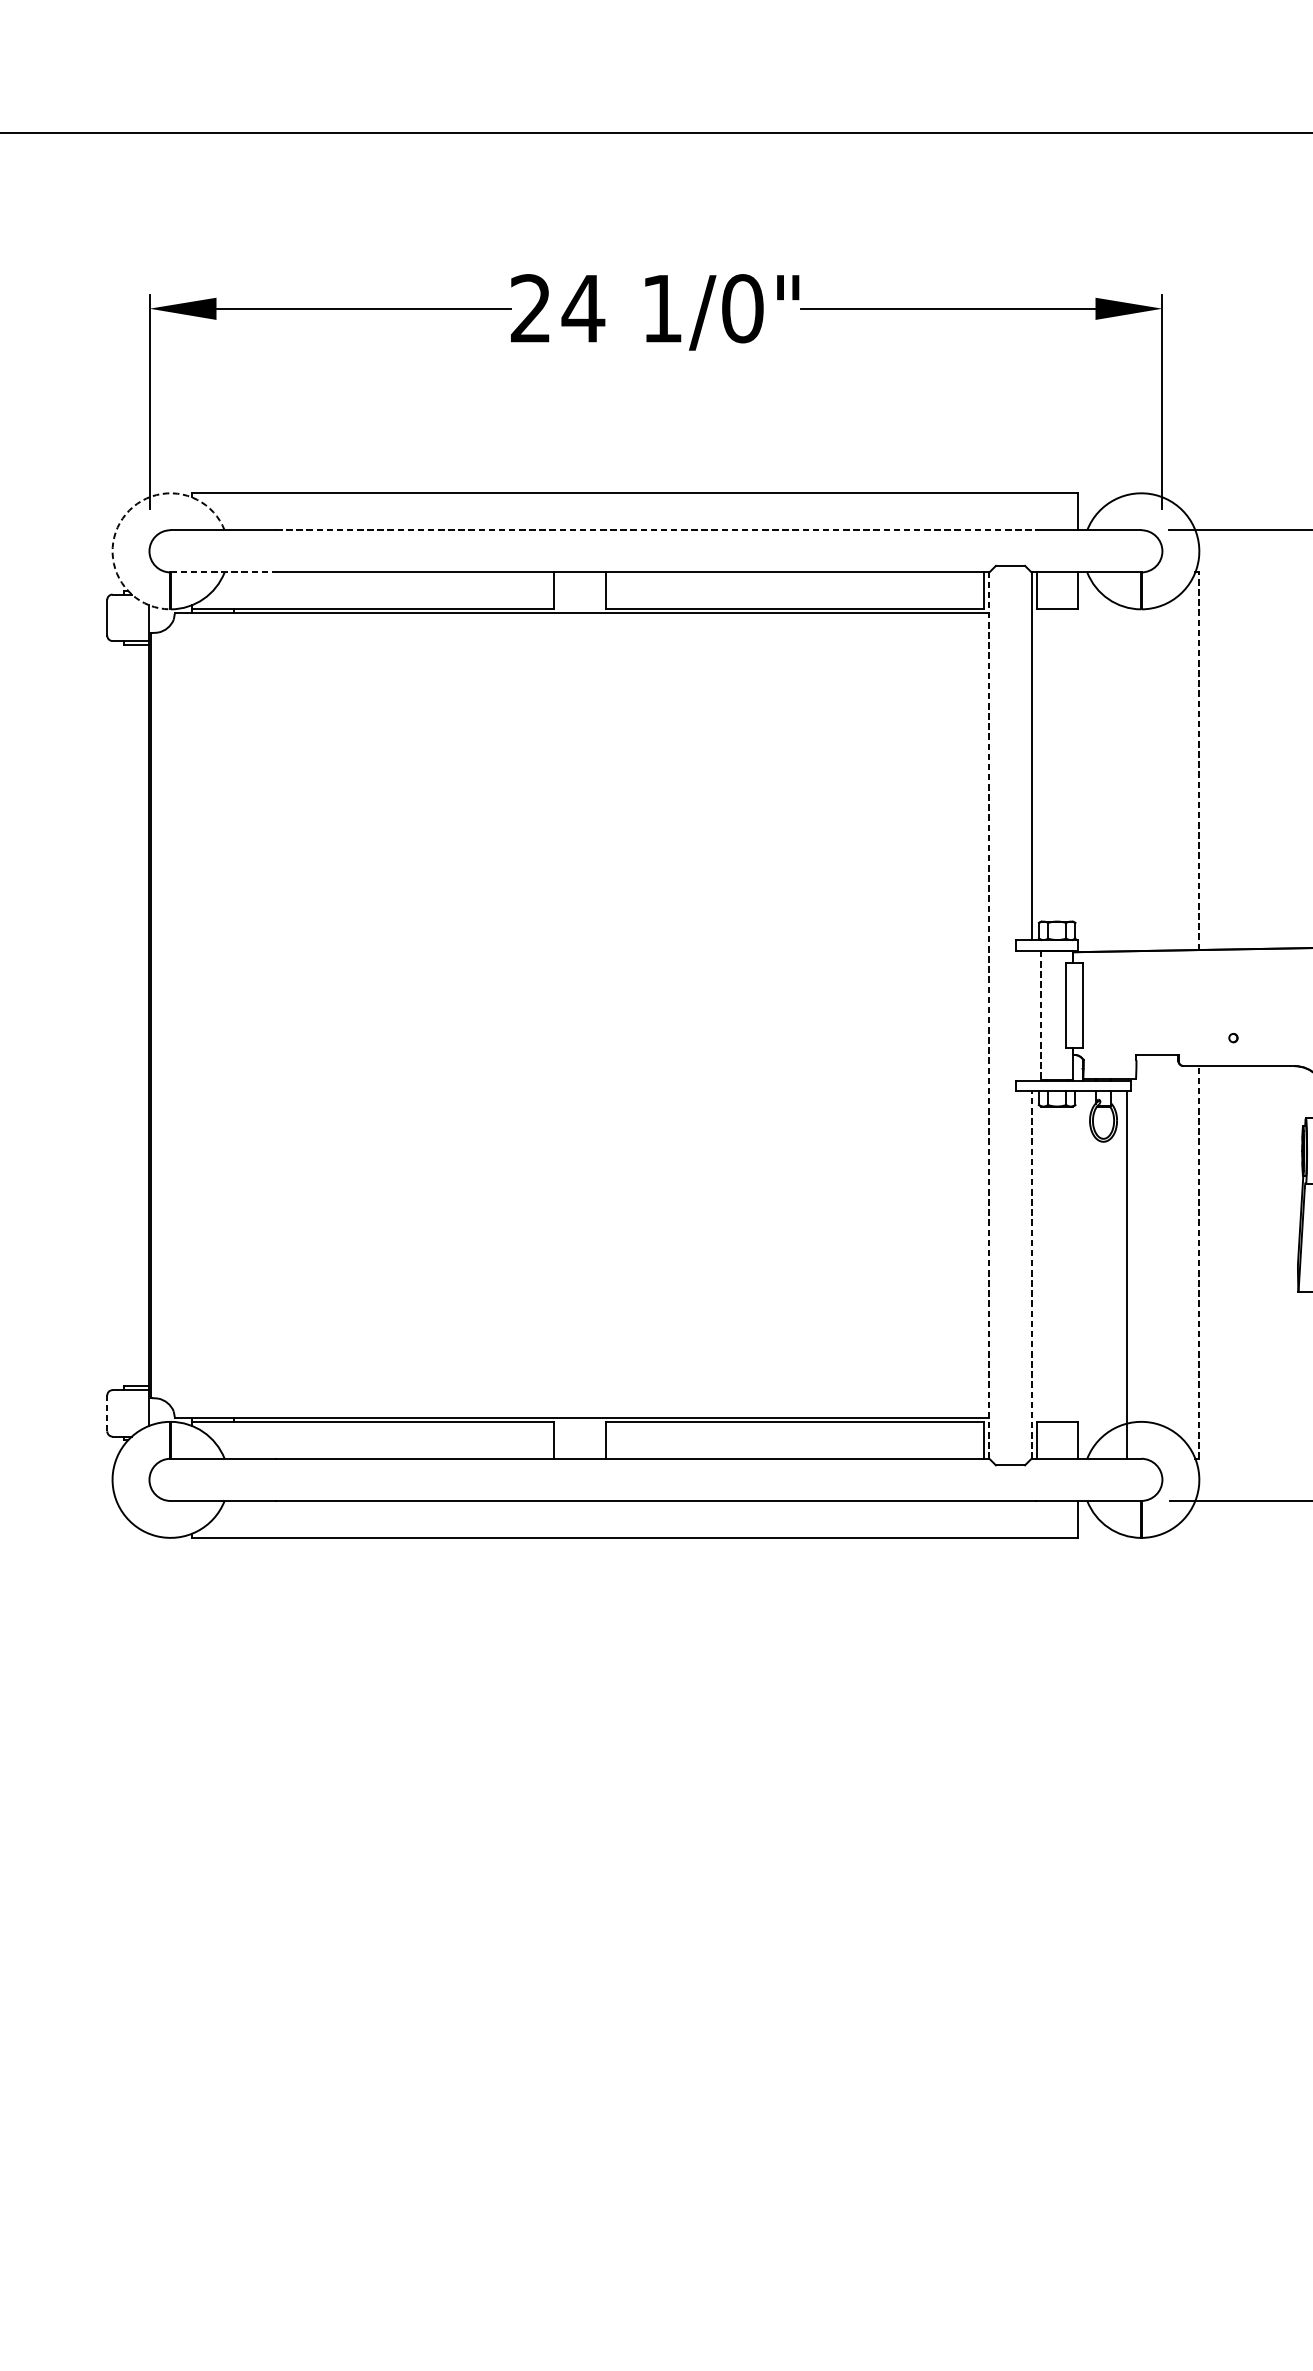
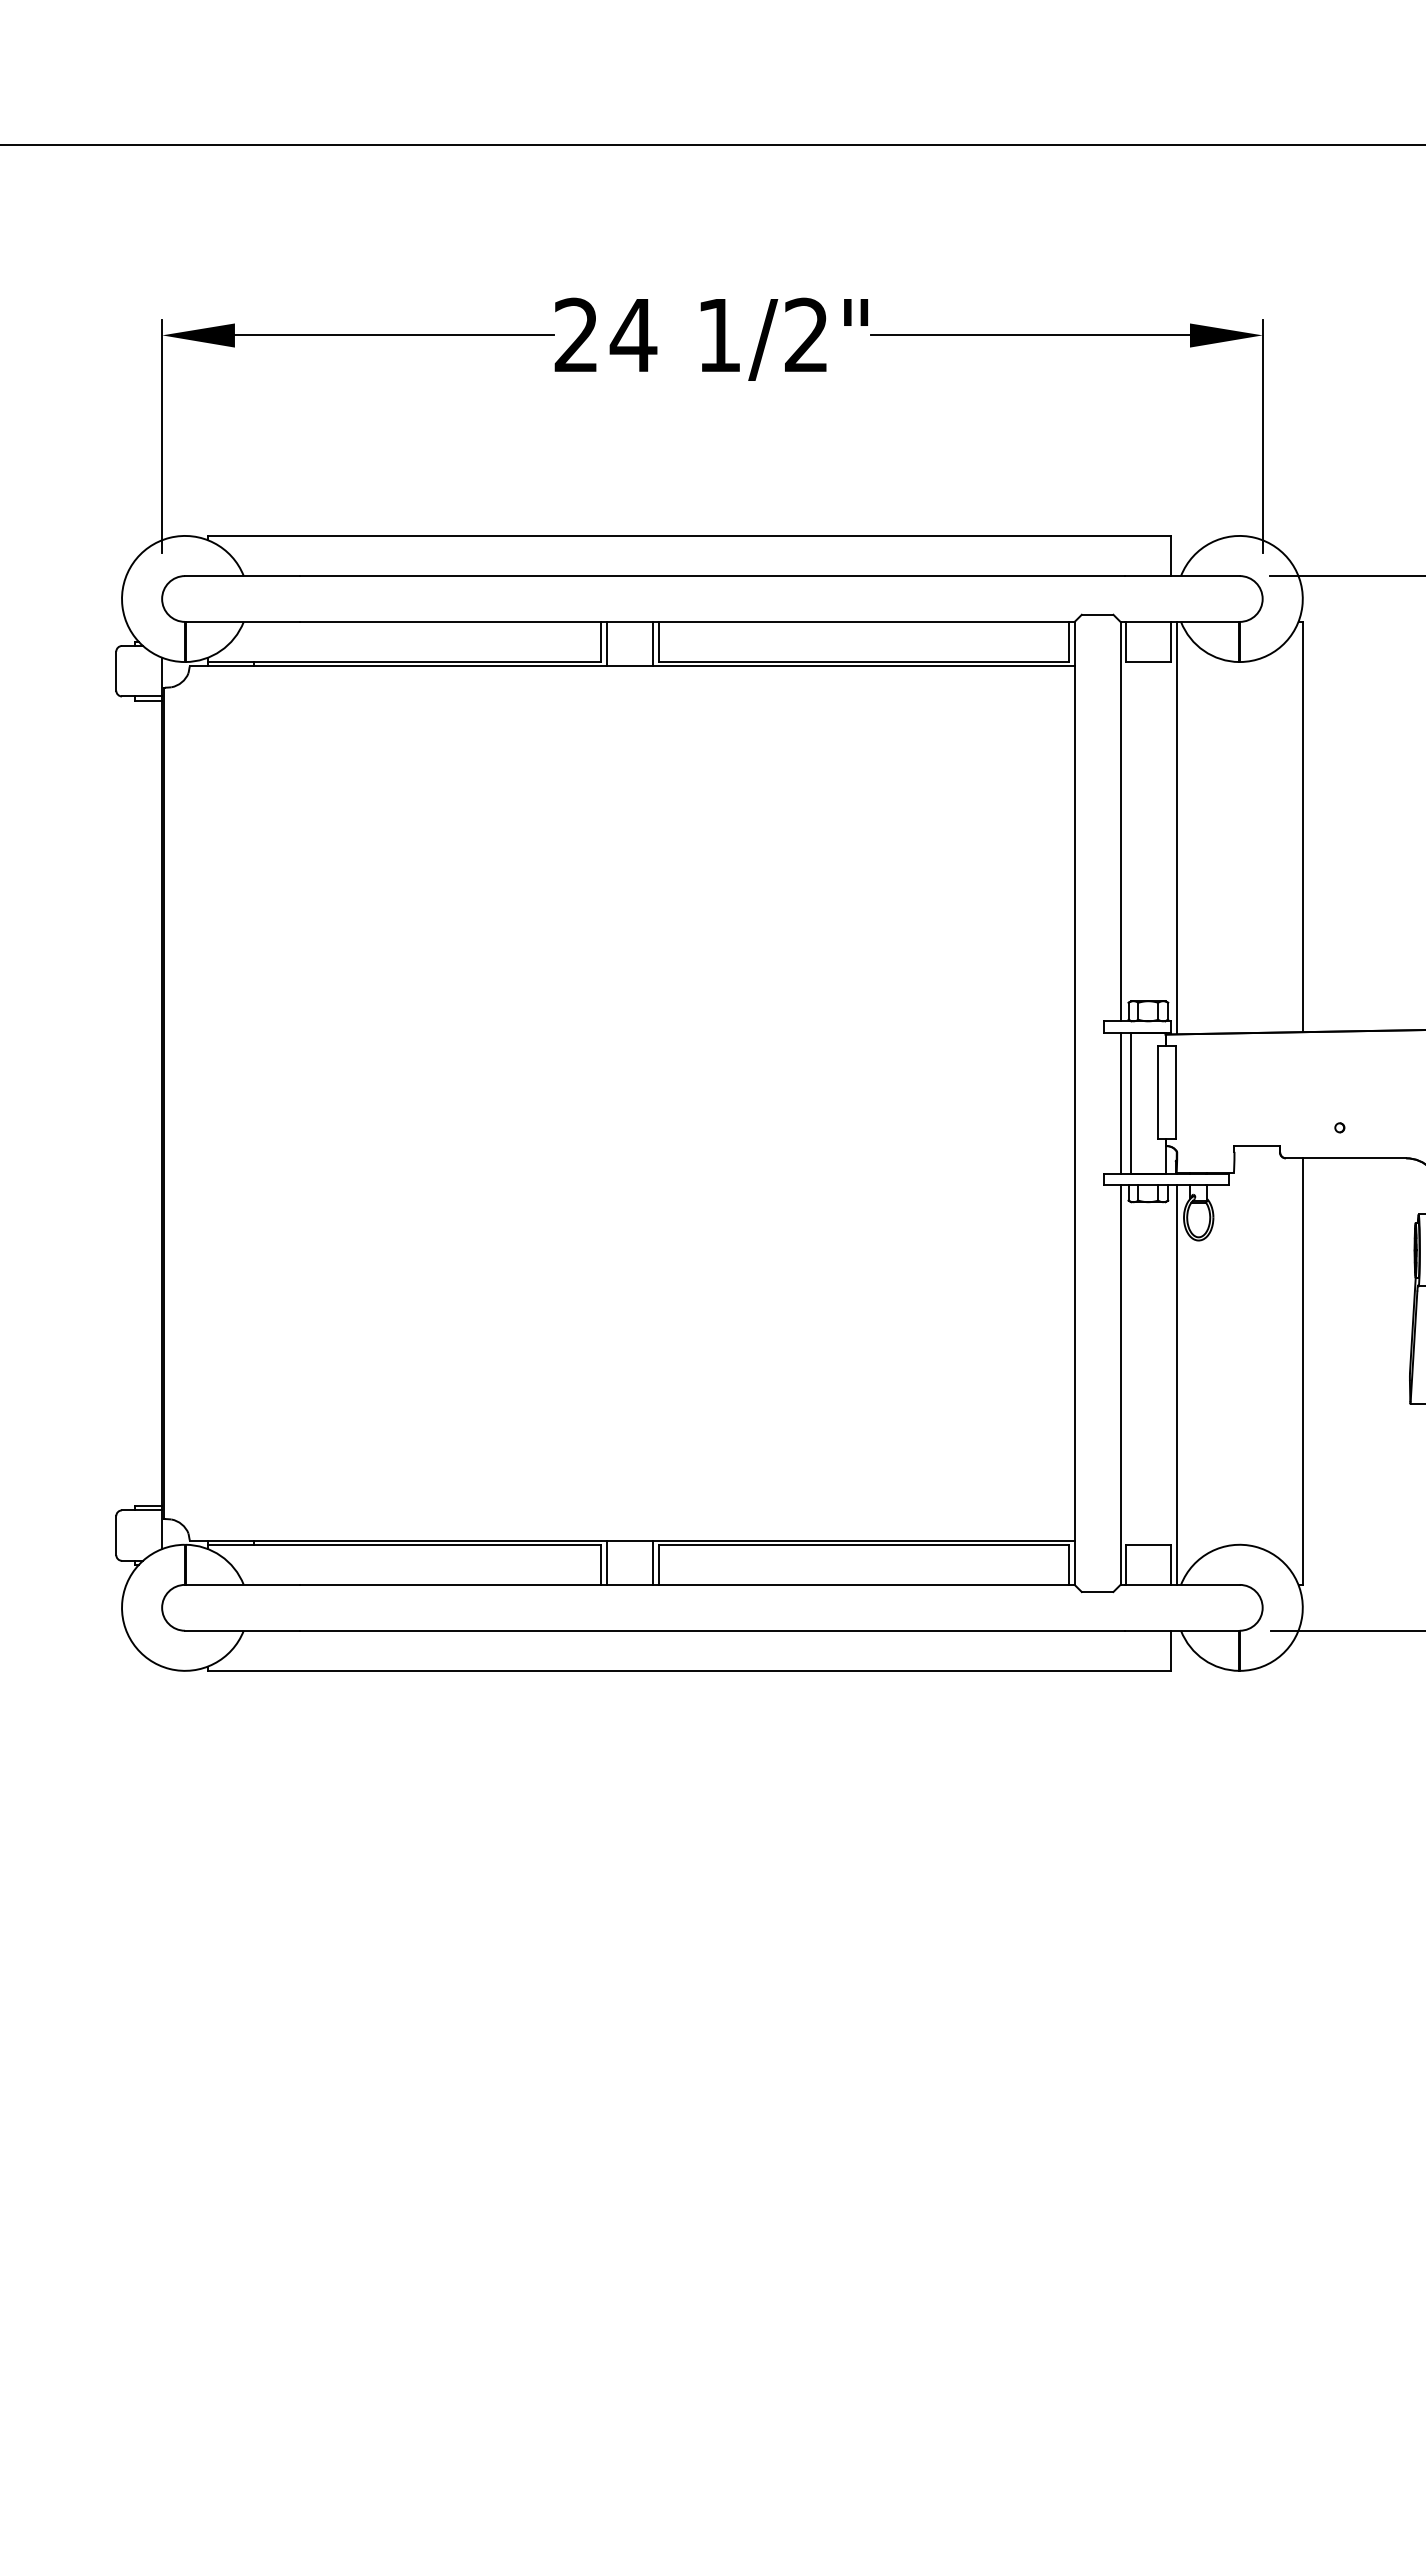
text: (742, 308) -> (806, 335), 1/0" -> 1/2"
arc: (123, 518) -> (133, 563), dashed -> solid
line: (656, 530) -> (712, 576), dashed -> solid
line: (223, 572) -> (242, 621), dashed -> solid
line: (558, 592) -> (606, 643), added
line: (600, 592) -> (652, 643), added
line: (1199, 760) -> (1302, 826), dashed -> solid
line: (1083, 761) -> (1176, 827), added
line: (989, 1014) -> (1074, 1102), dashed -> solid
line: (1031, 1015) -> (1120, 1103), added
line: (1041, 1015) -> (1131, 1103), dashed -> solid
line: (1199, 1262) -> (1302, 1371), dashed -> solid
line: (1127, 1274) -> (1176, 1384), moved
line: (1031, 1275) -> (1120, 1385), dashed -> solid
line: (107, 1413) -> (116, 1535), dashed -> solid
line: (558, 1438) -> (606, 1562), added
line: (600, 1438) -> (652, 1562), added

